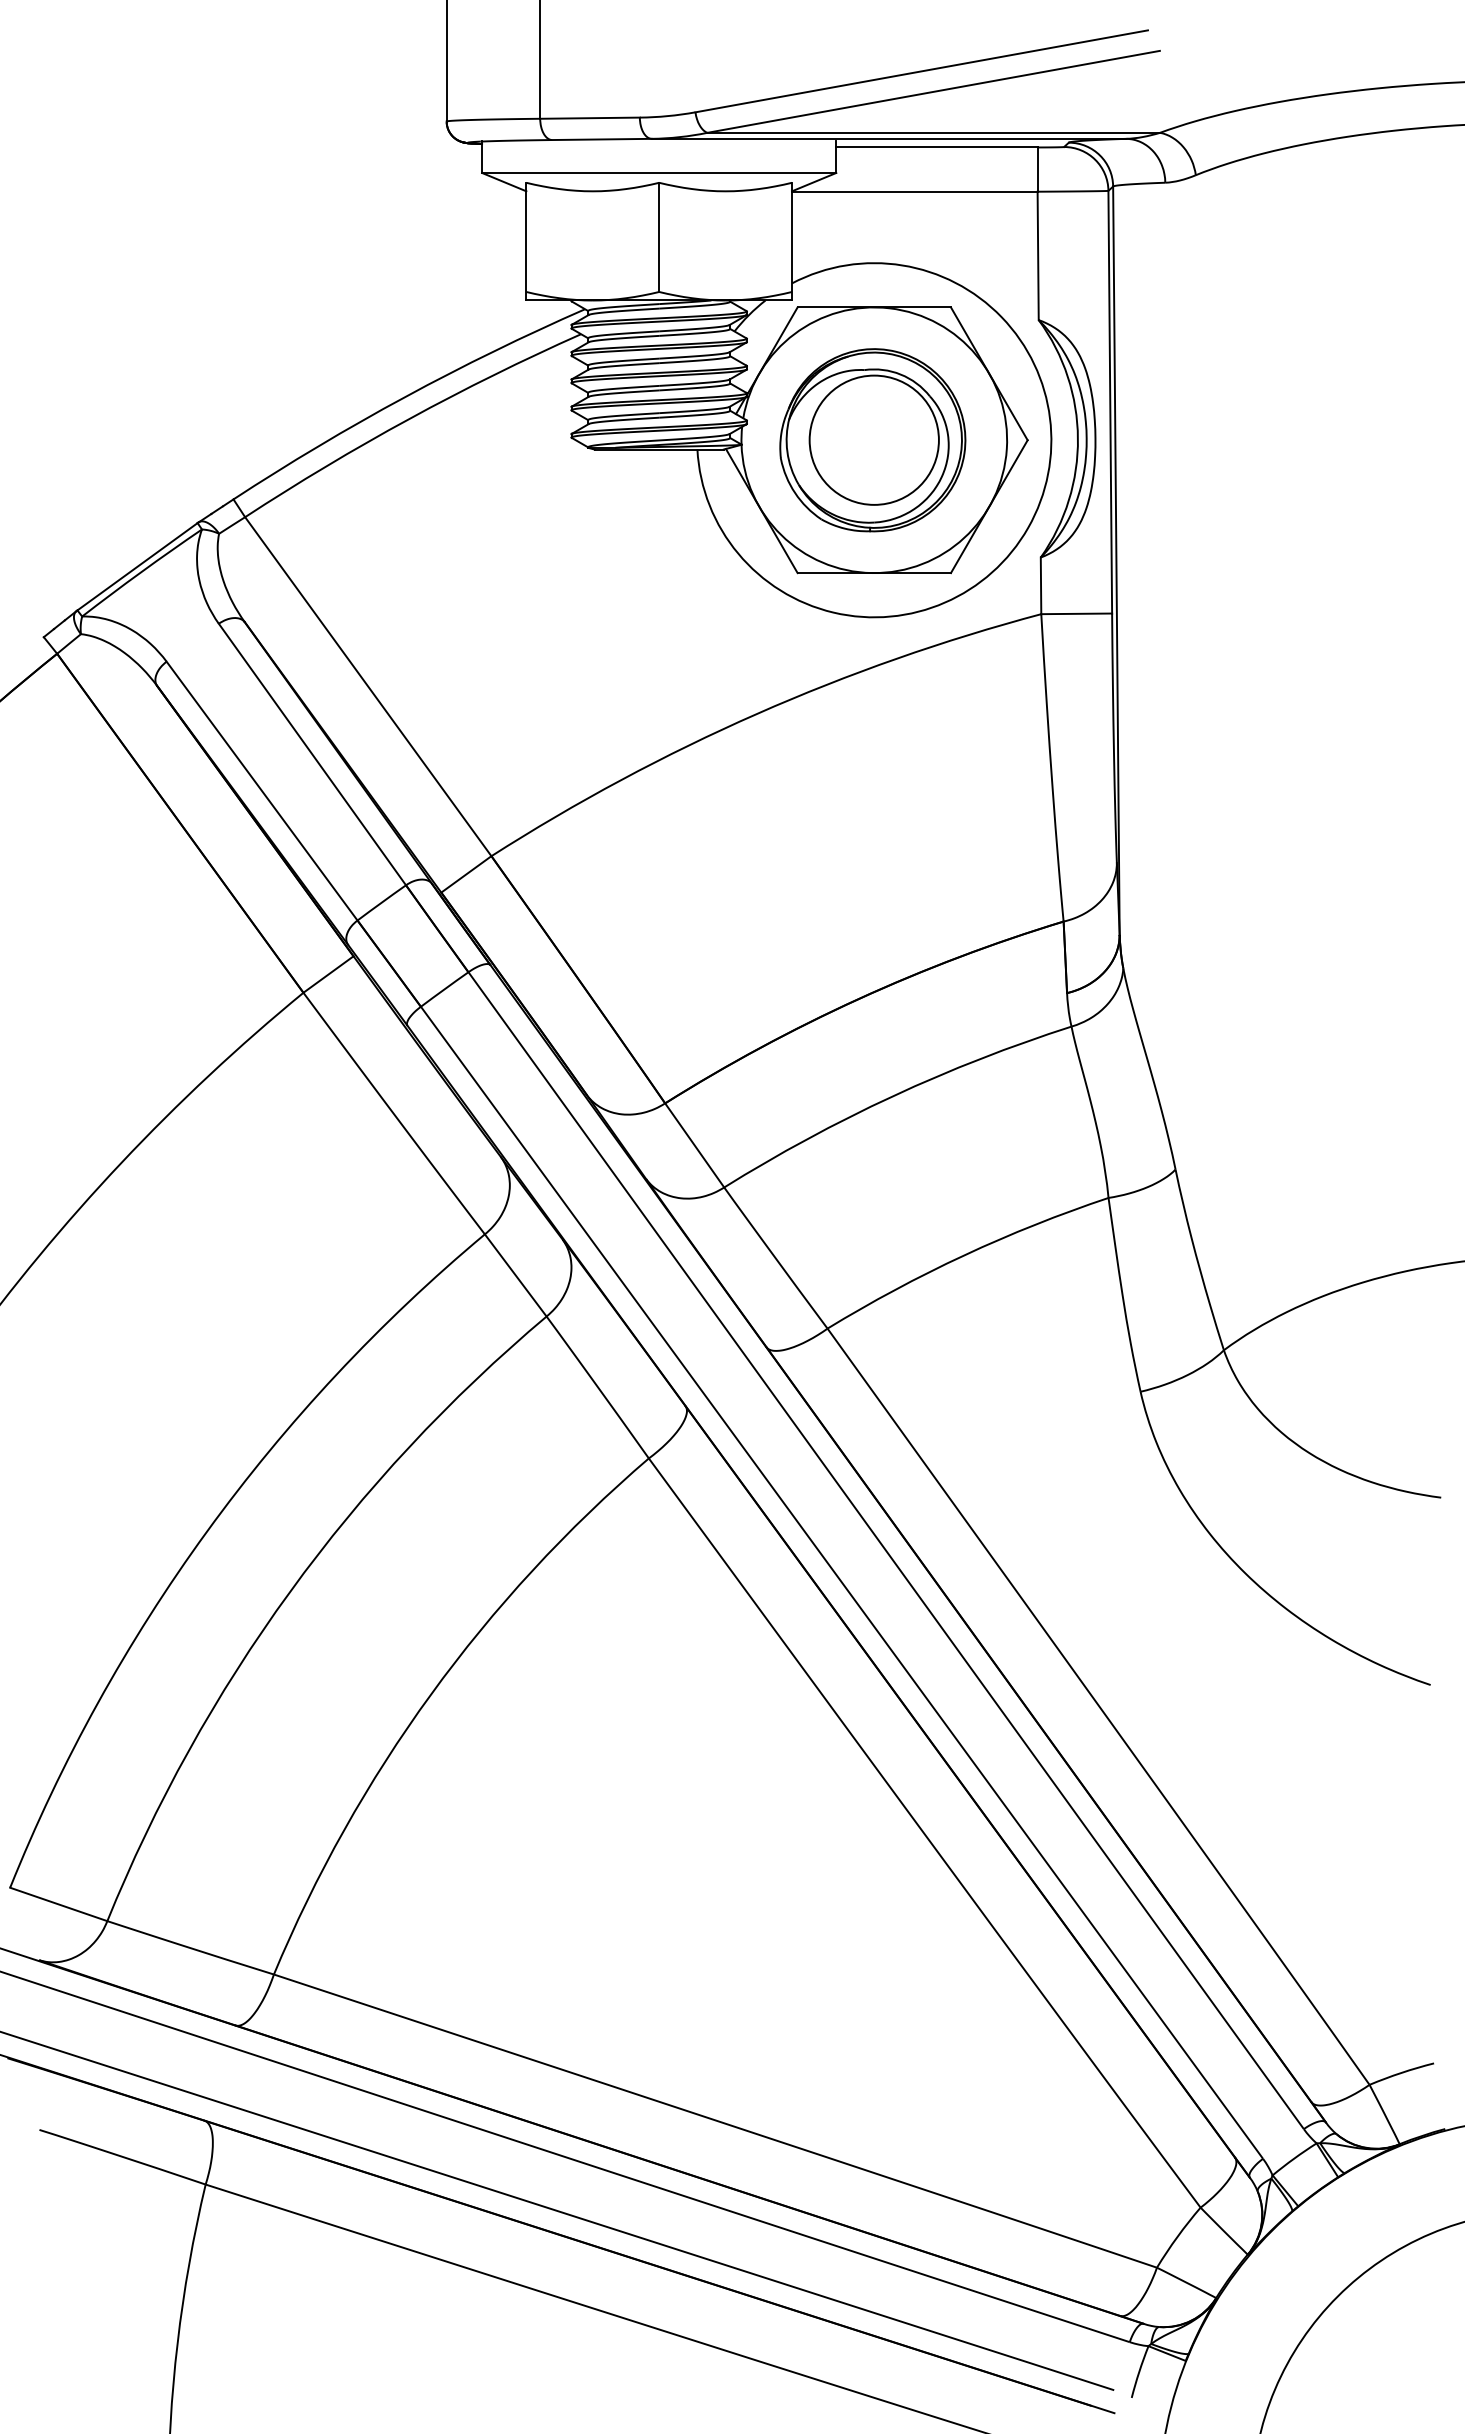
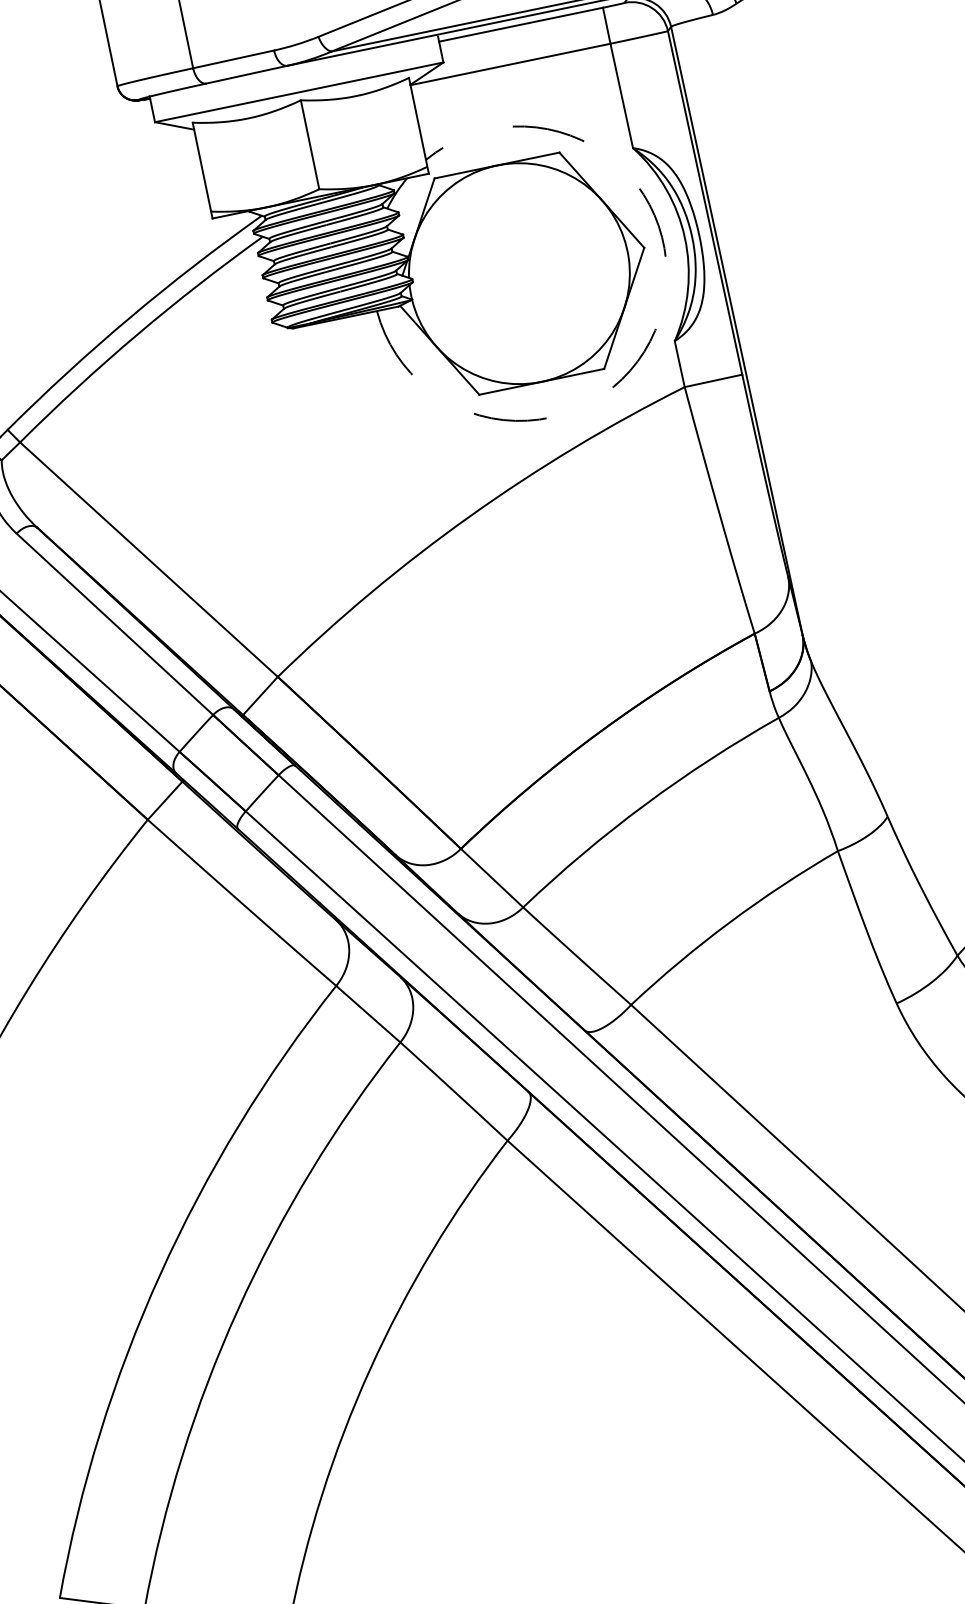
part: (872, 440) -> (517, 274), removed
arc: (1028, 527) -> (659, 318), solid -> dashed

